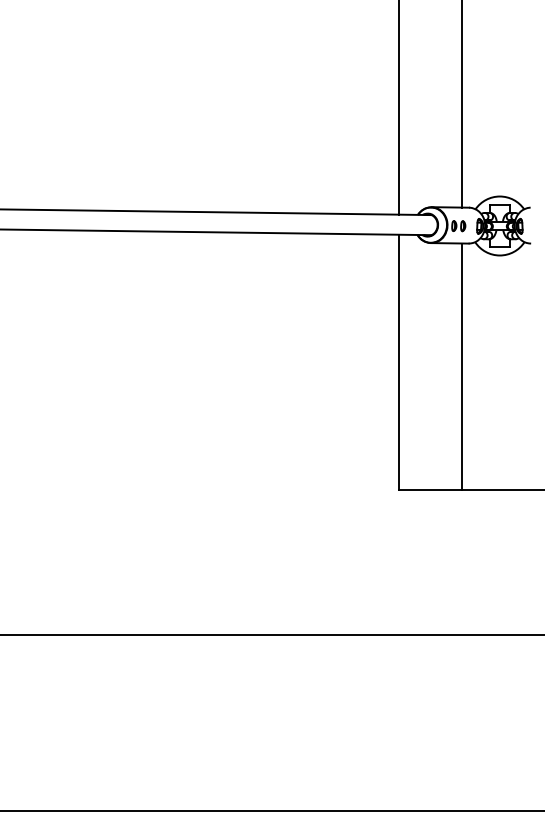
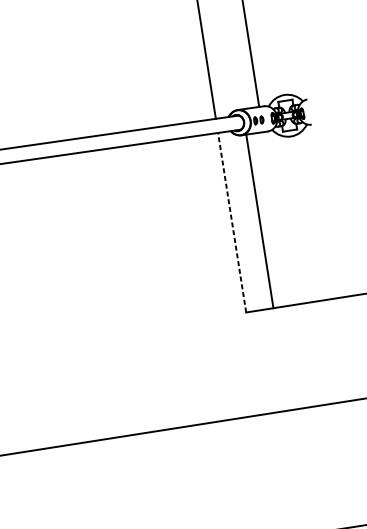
line: (399, 362) -> (232, 222), solid -> dashed
line: (462, 366) -> (260, 221), moved

